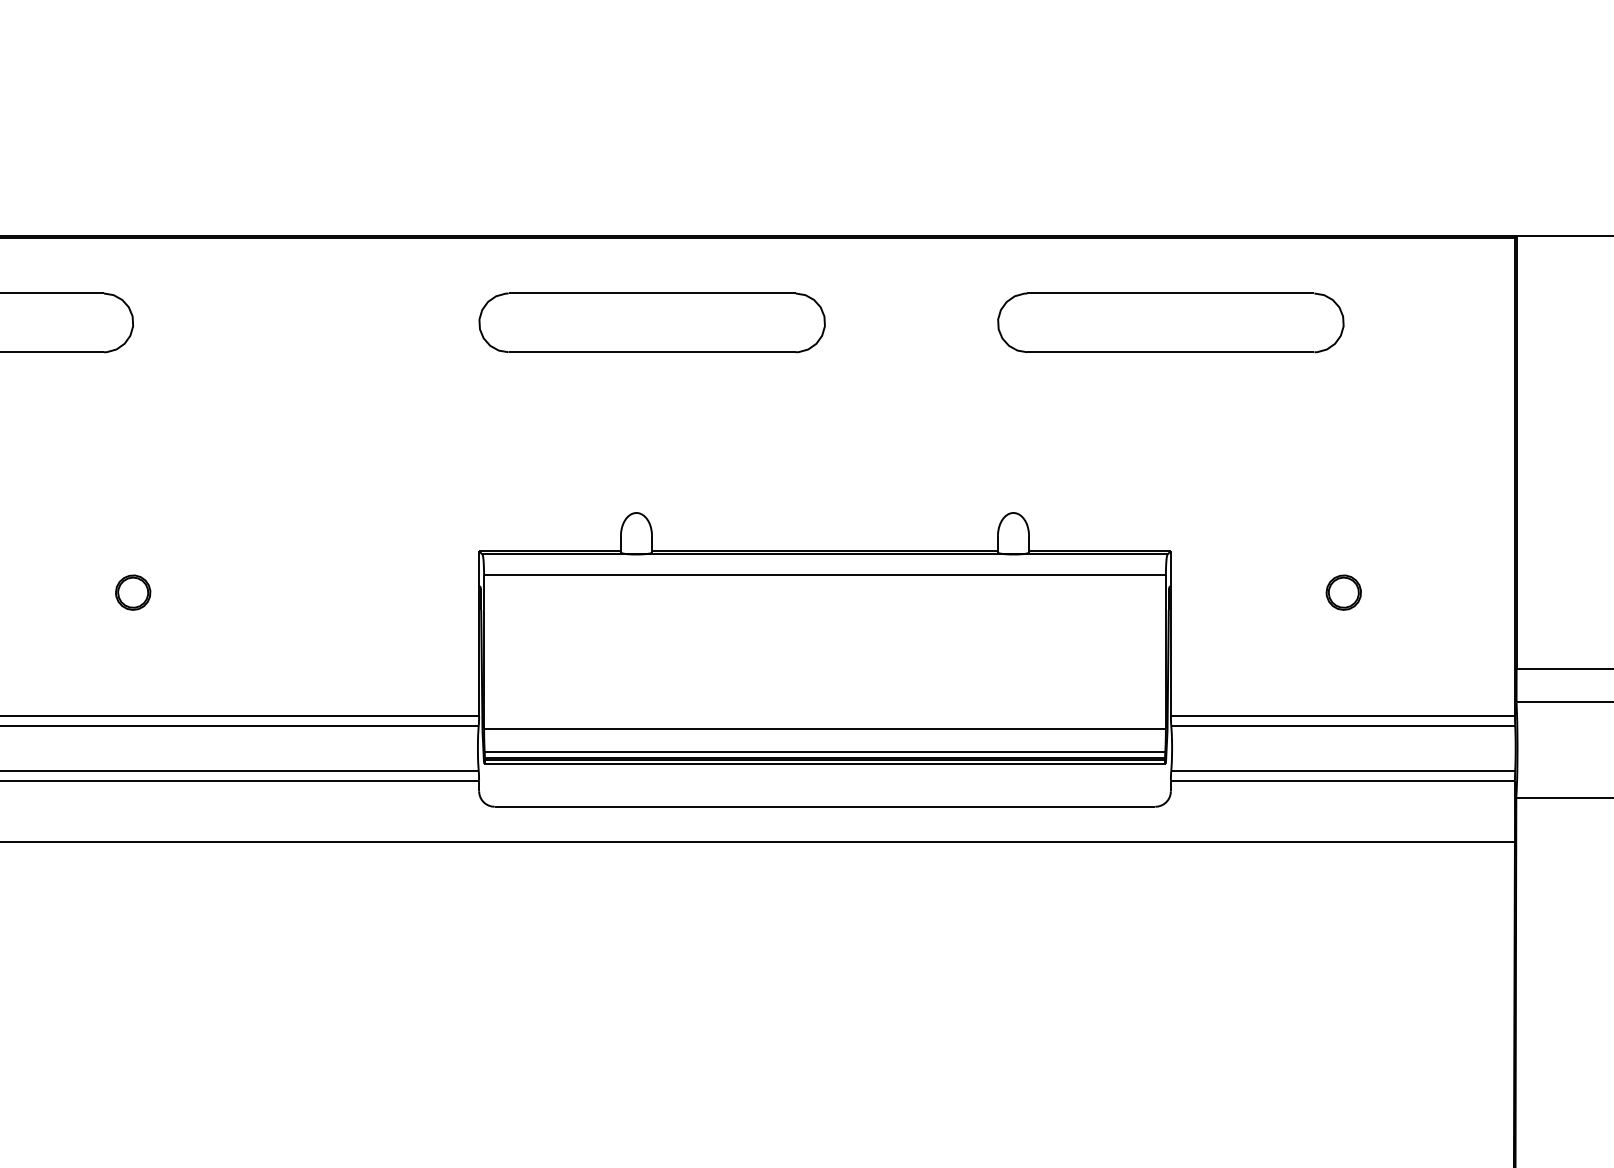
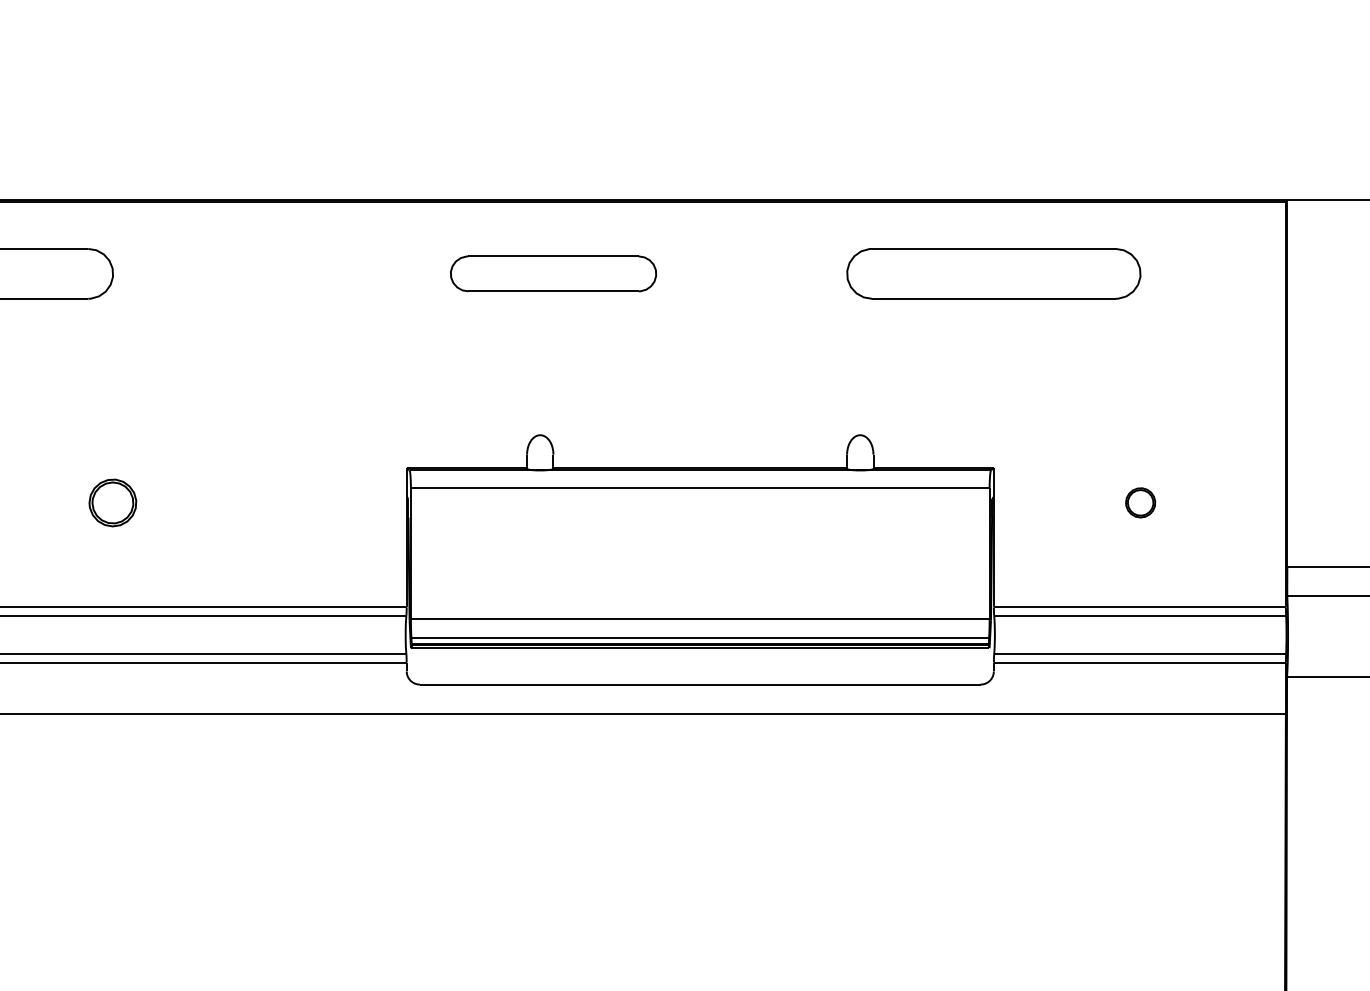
part: (651, 322) -> (553, 273), size x0.7
part: (133, 592) -> (113, 502), size x1.6

